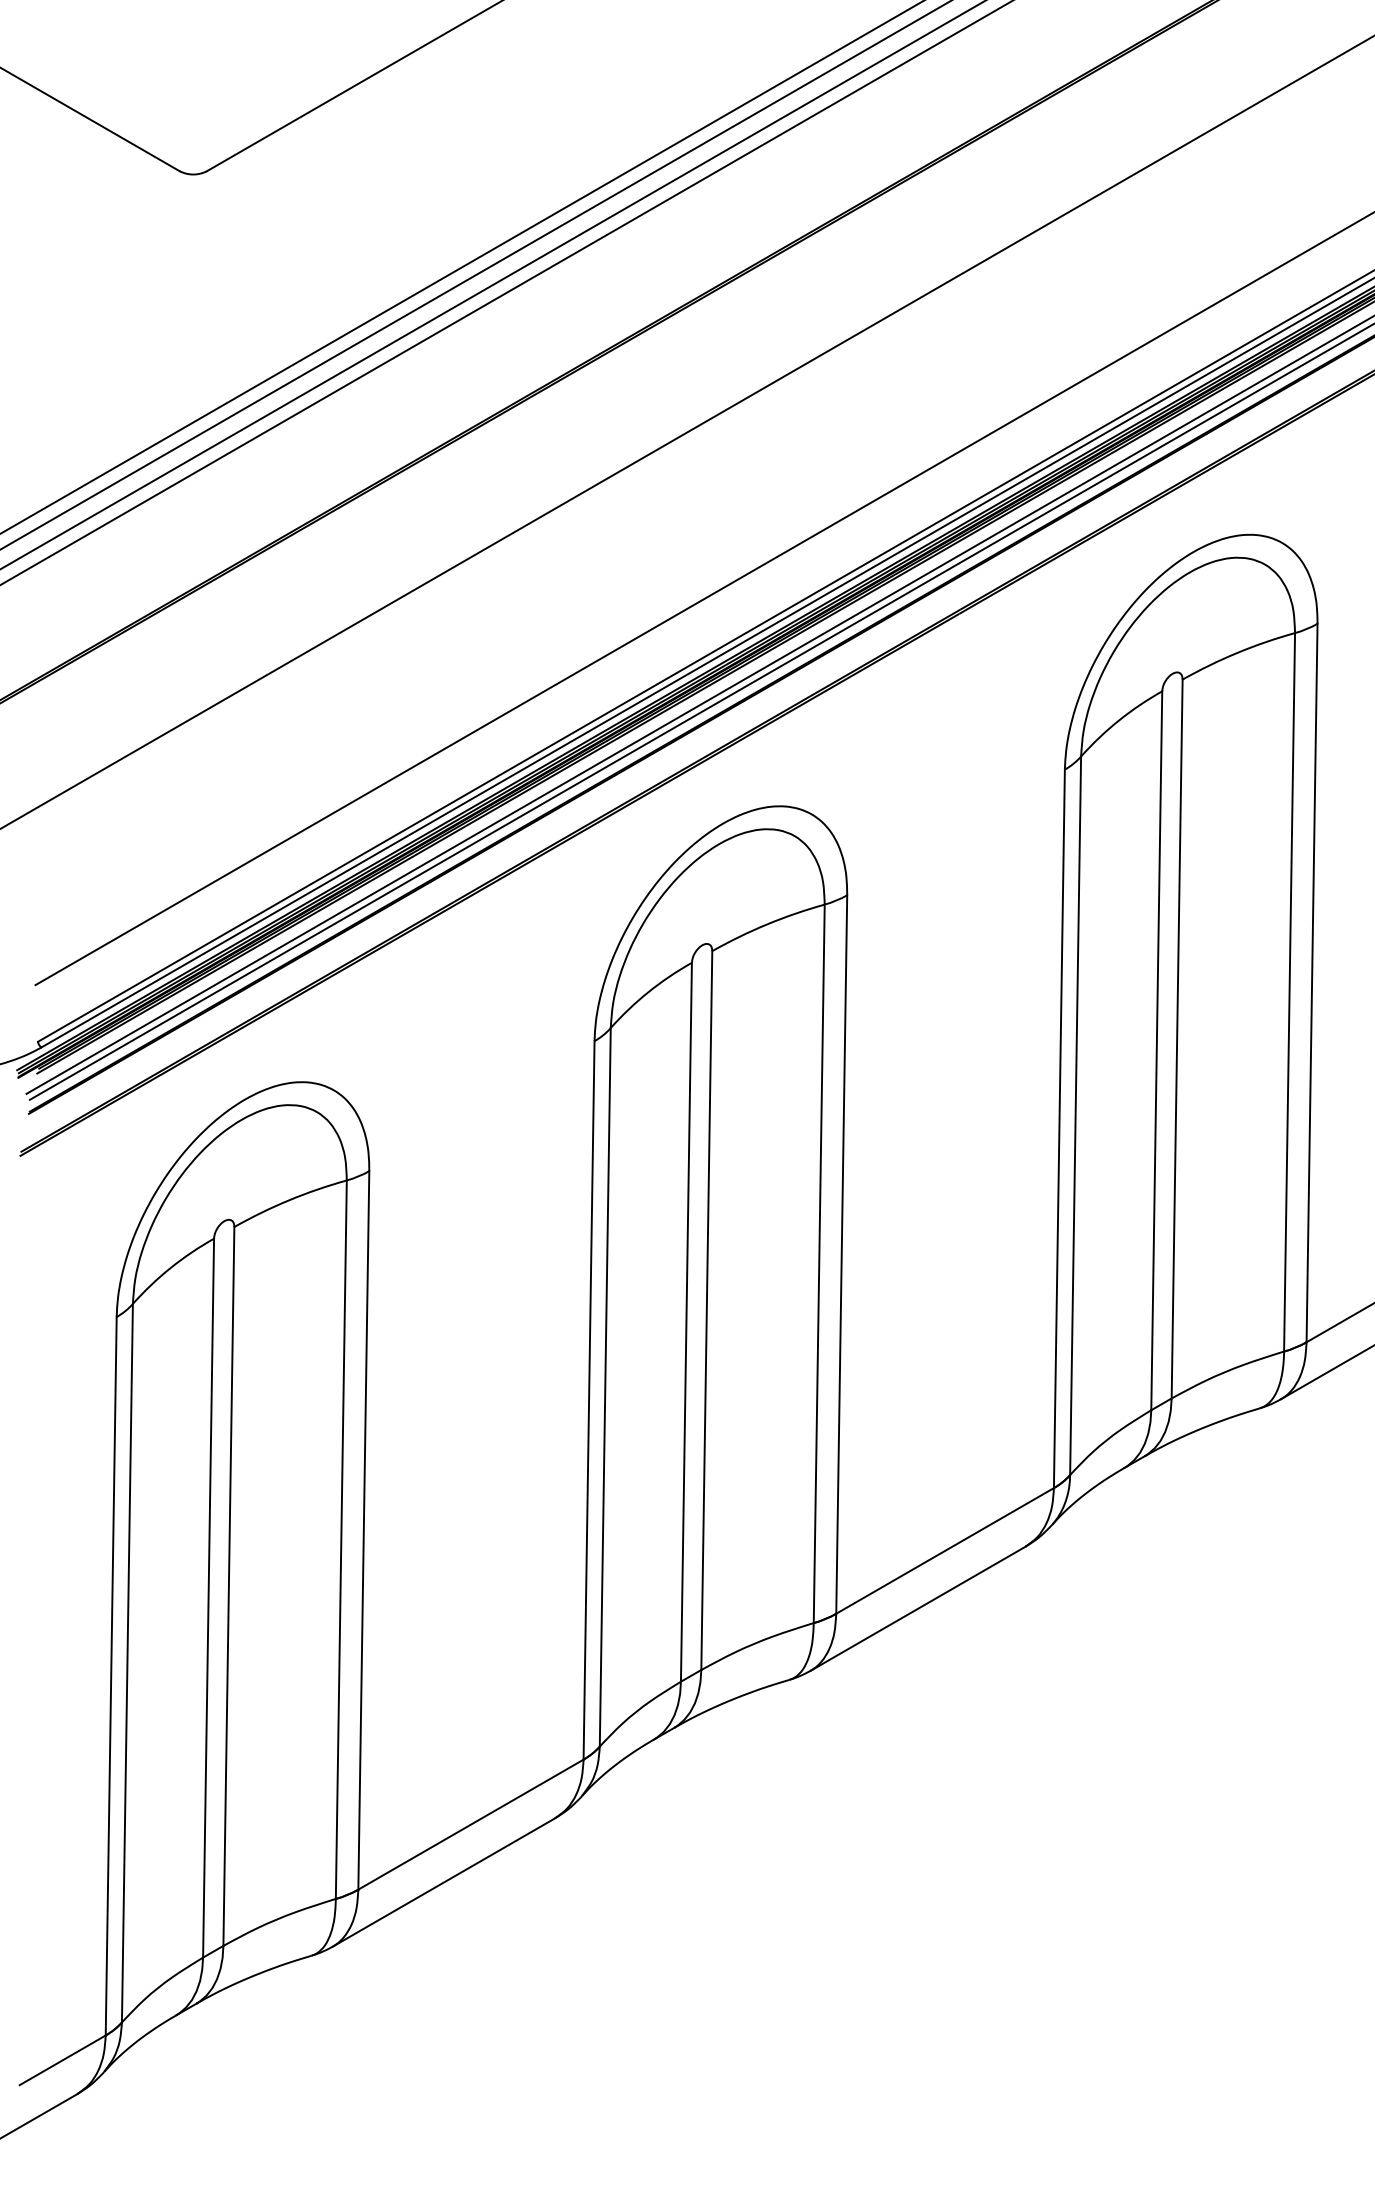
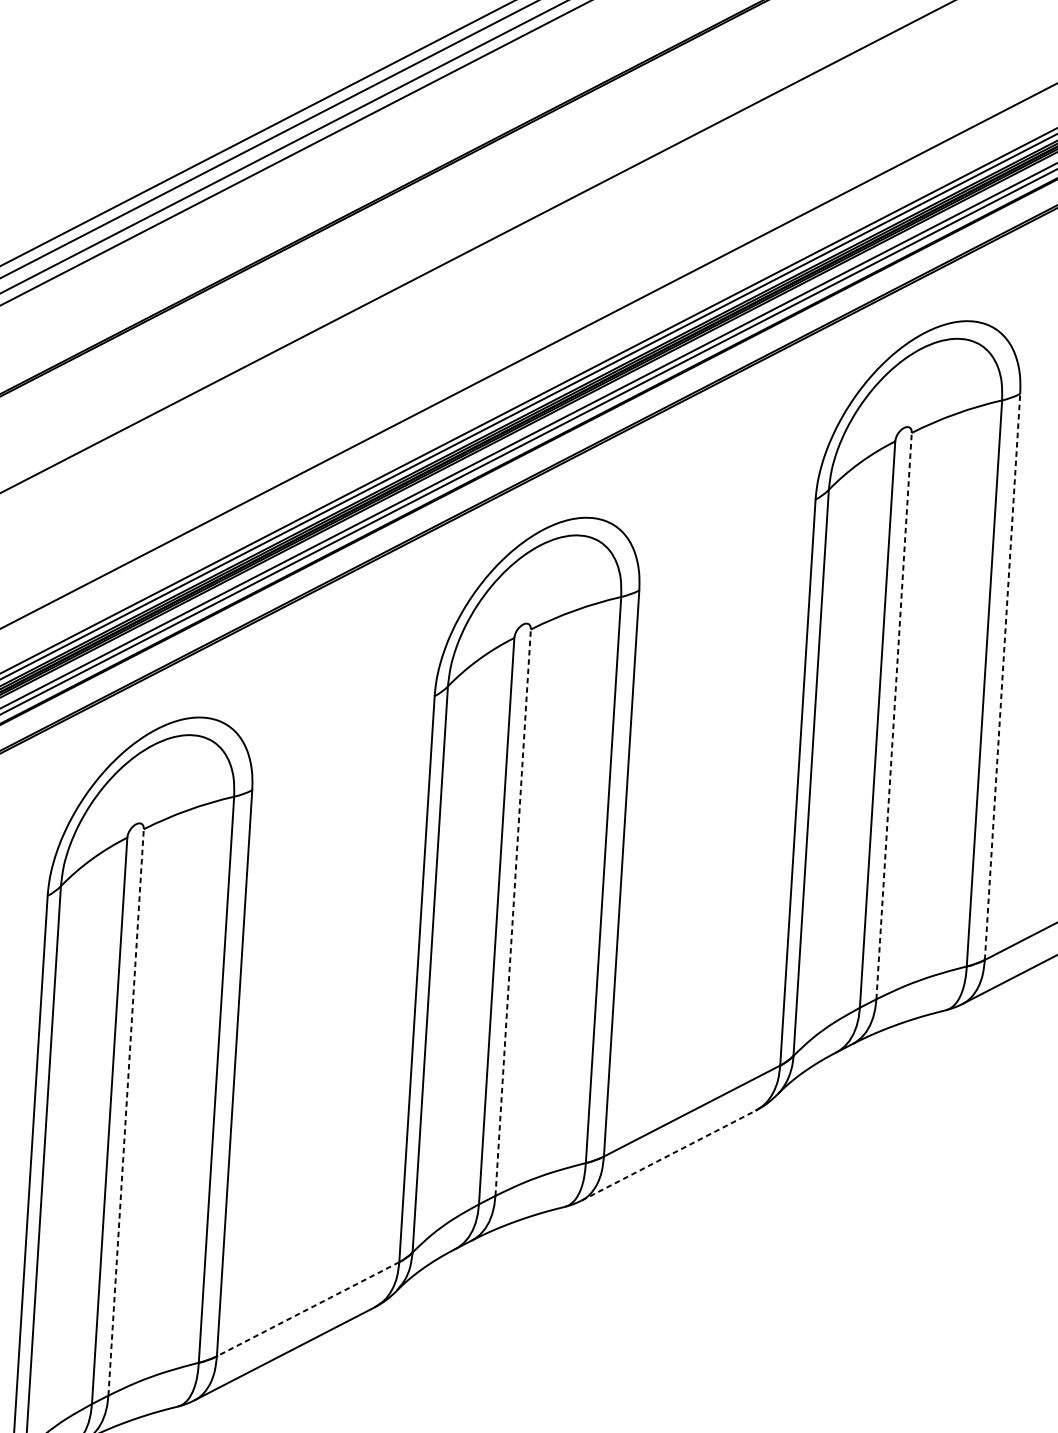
line: (1312, 982) -> (1002, 676), solid -> dashed
line: (1177, 1038) -> (894, 715), solid -> dashed
line: (706, 1310) -> (512, 912), solid -> dashed
line: (228, 1585) -> (125, 1111), solid -> dashed
line: (918, 1608) -> (668, 1155), solid -> dashed
line: (470, 1824) -> (307, 1309), solid -> dashed

